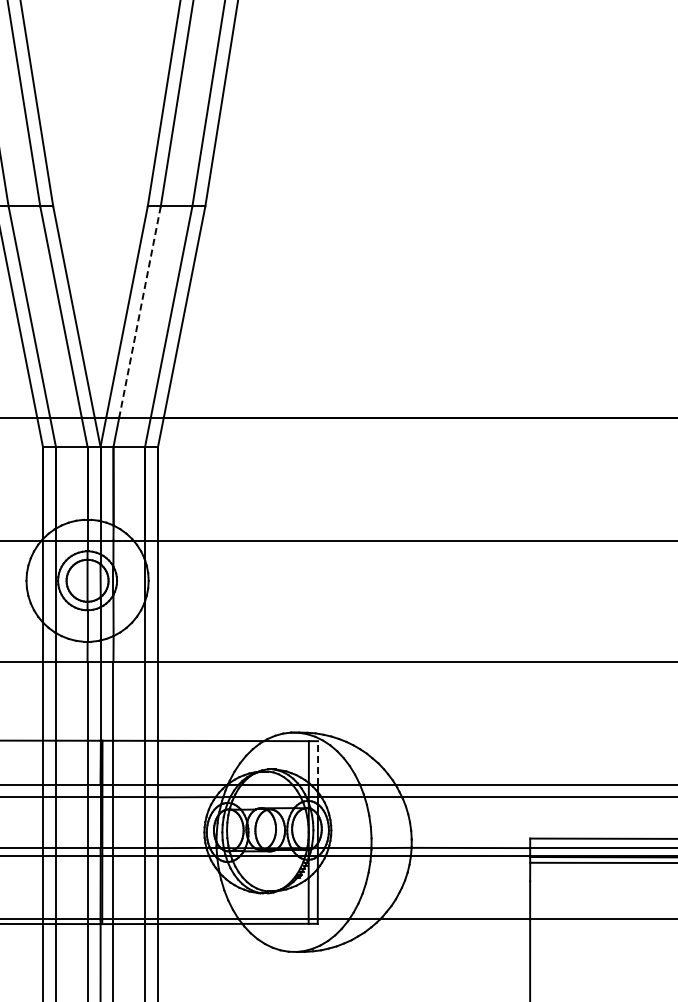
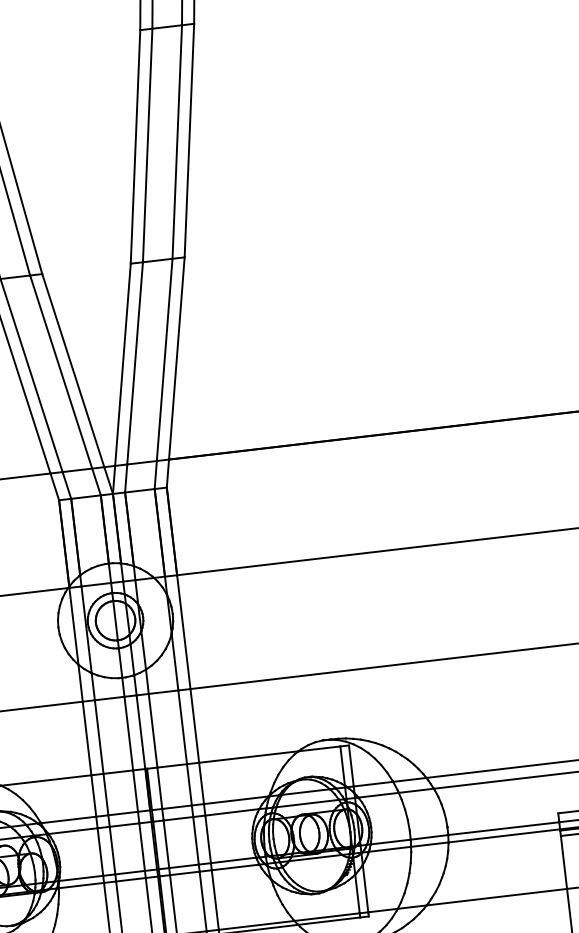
line: (140, 312) -> (135, 363), dashed -> solid
line: (318, 763) -> (351, 766), dashed -> solid

